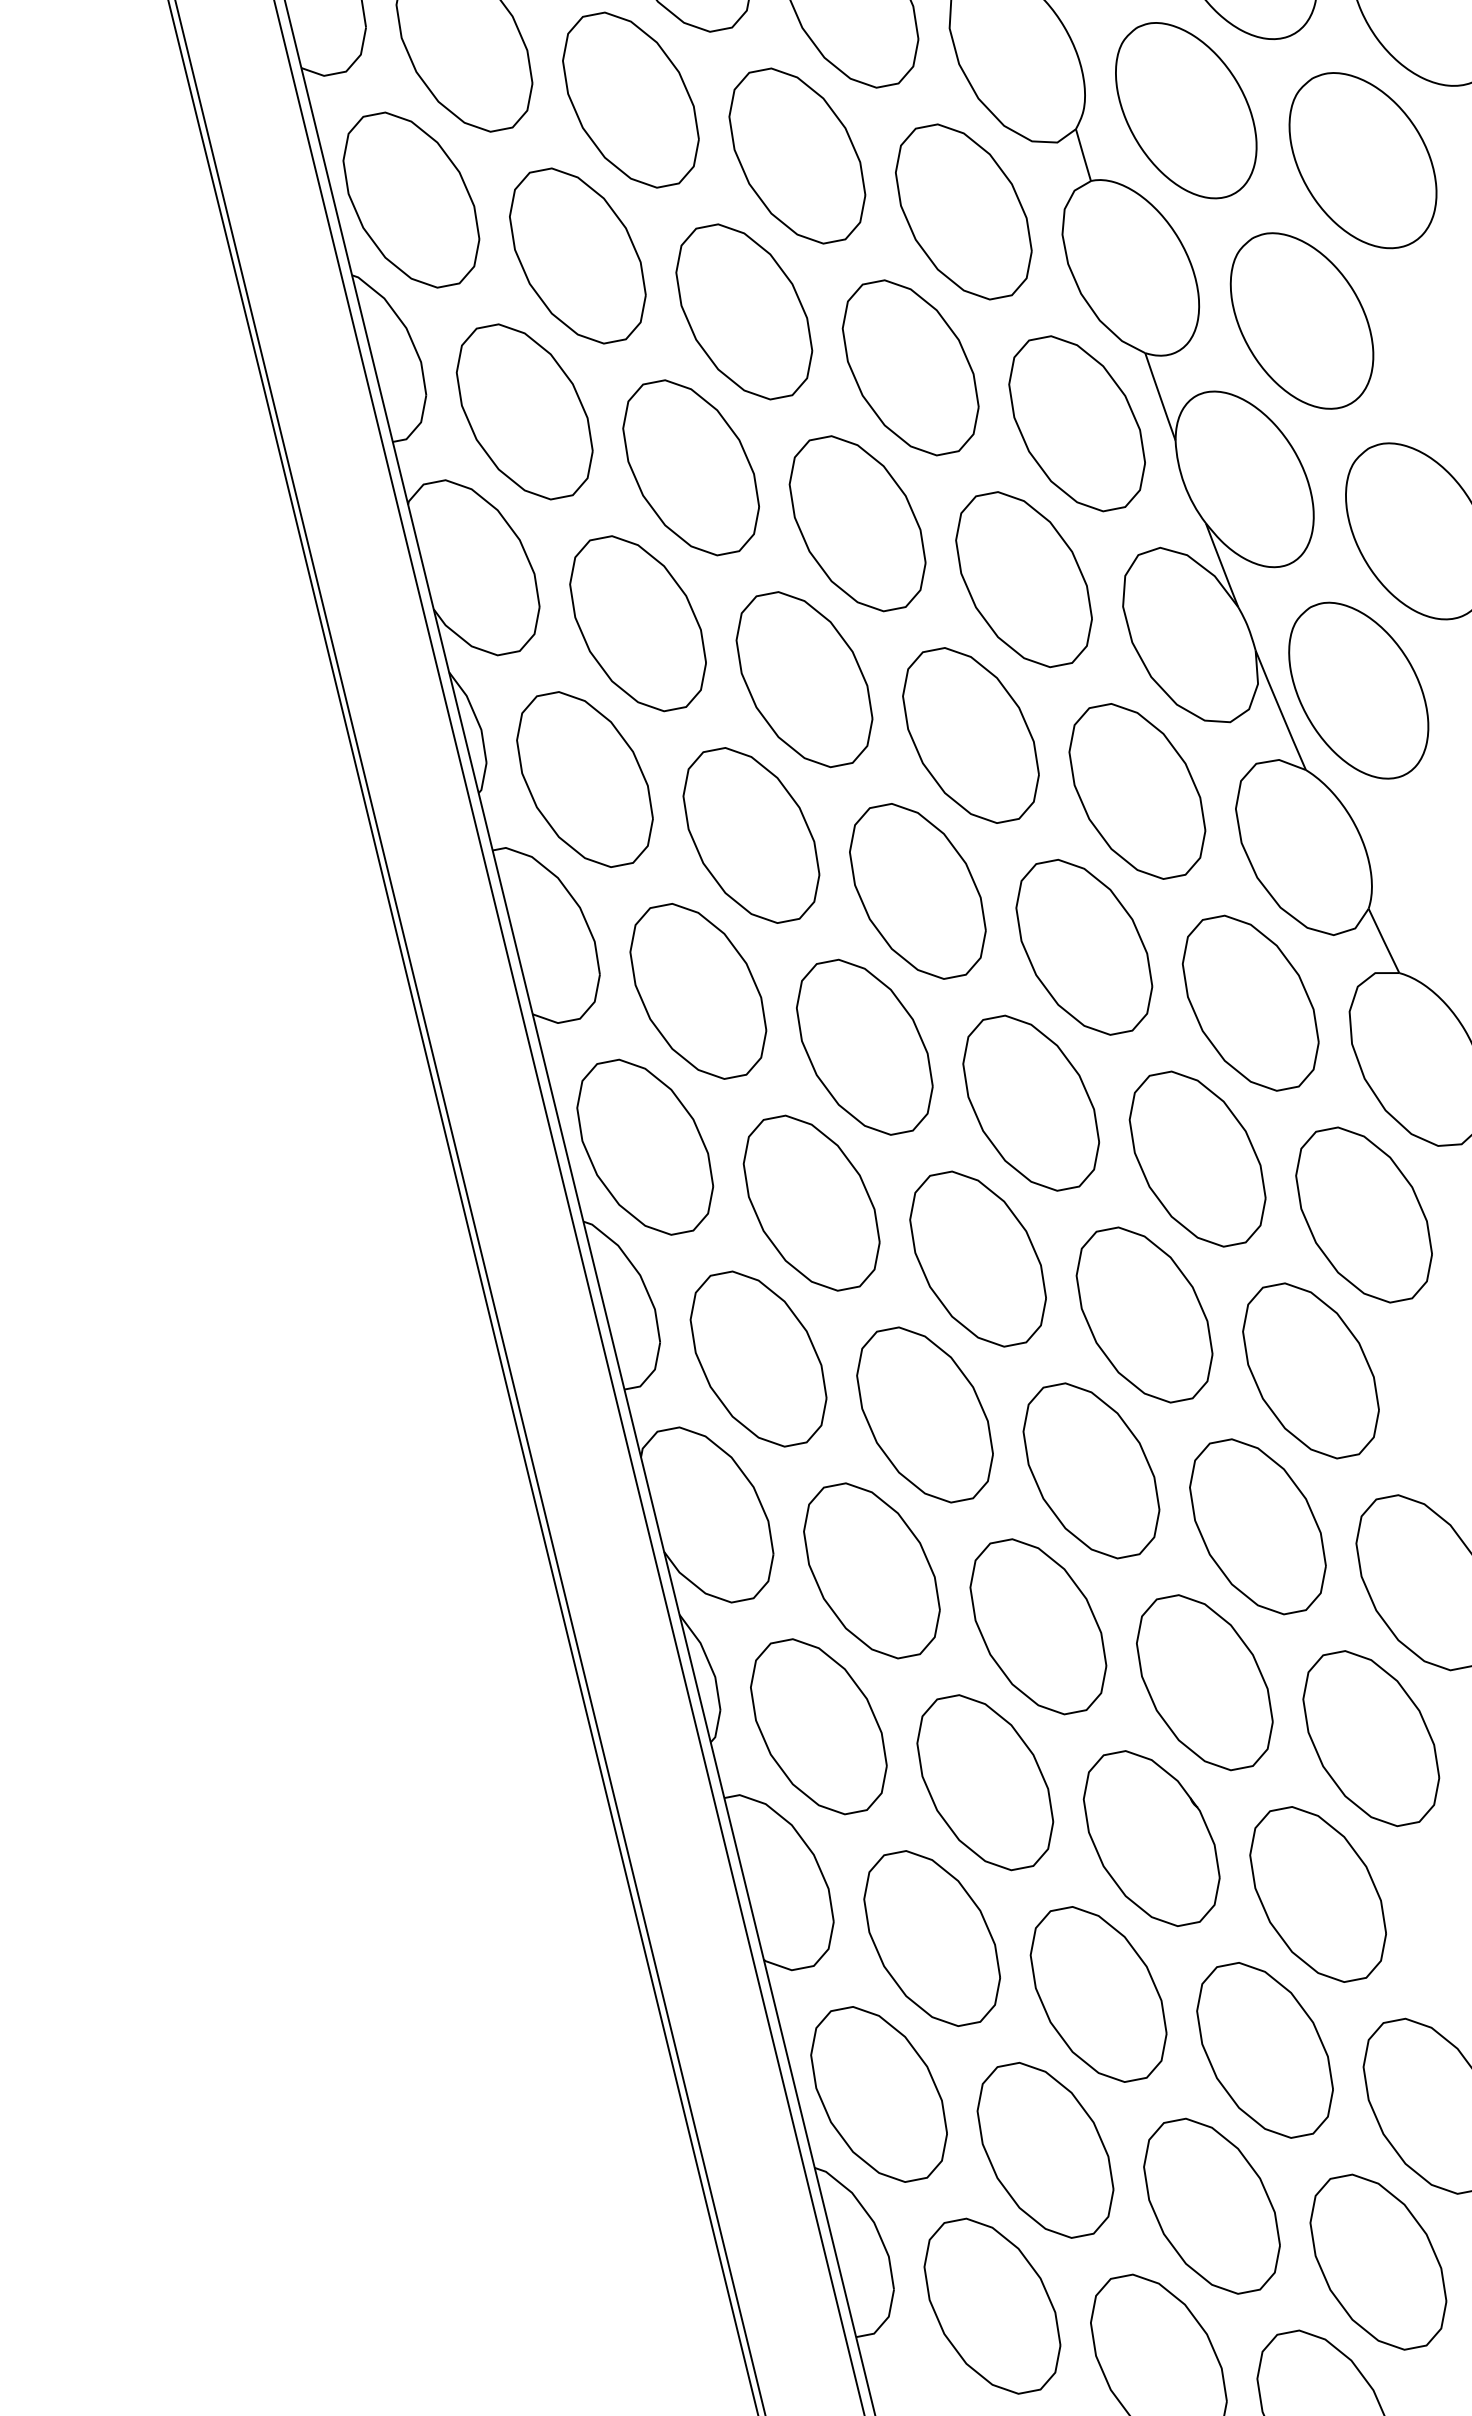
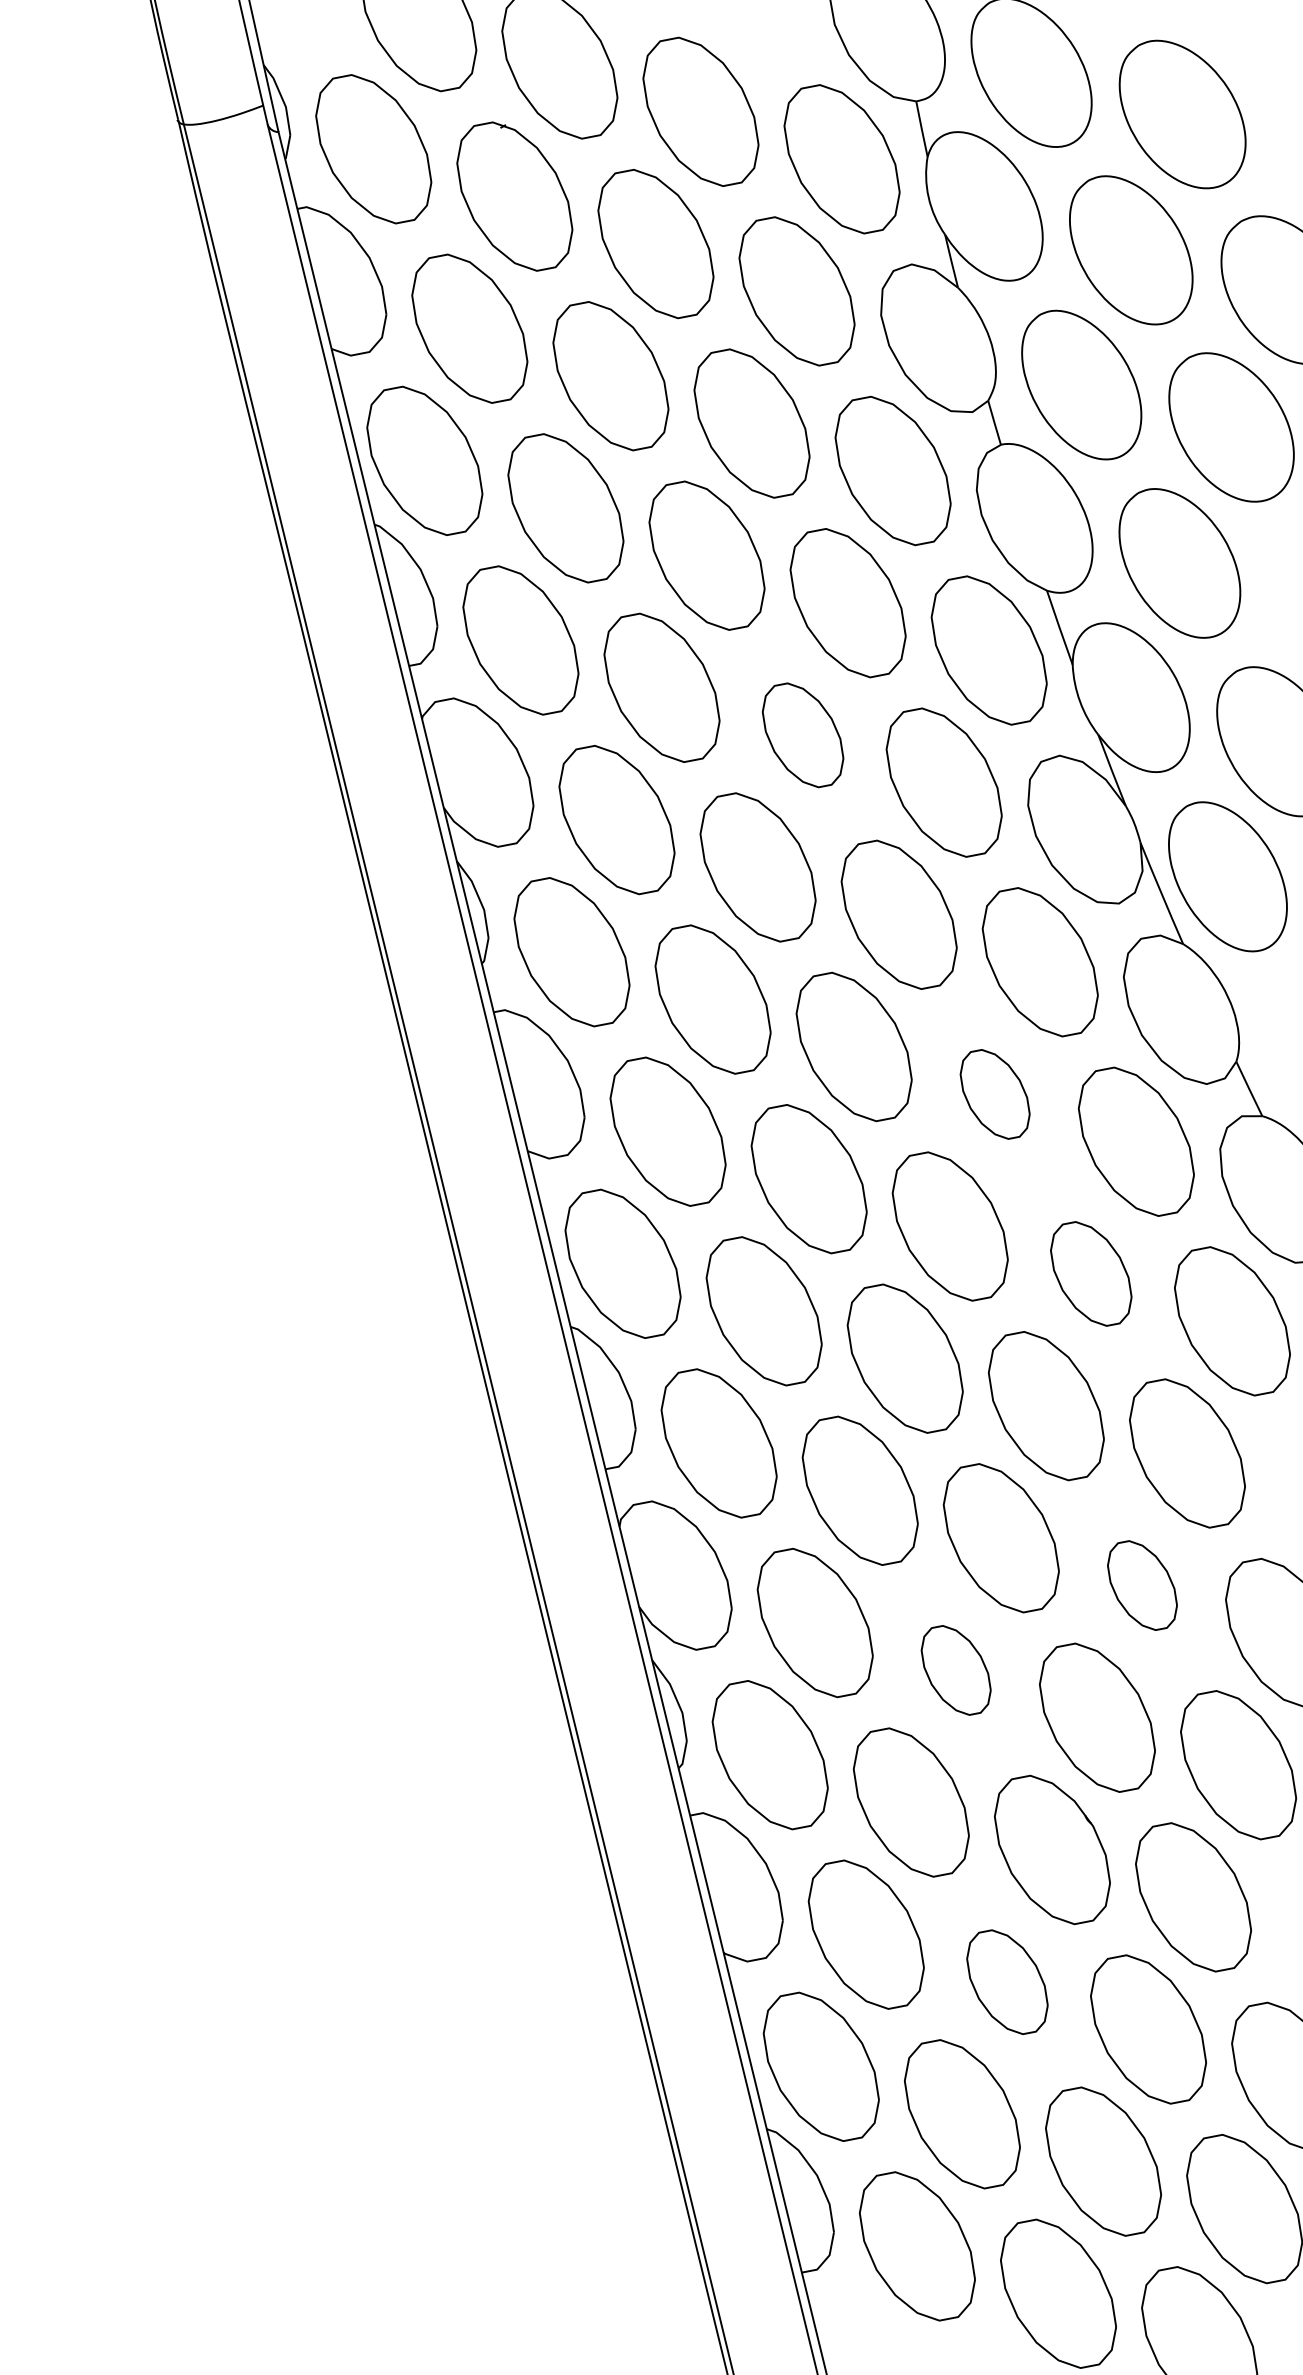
part: (856, 523) -> (802, 735), size x0.7
part: (1083, 947) -> (994, 1094), size x0.6
part: (1196, 1158) -> (1090, 1273), size x0.7
part: (1257, 1526) -> (1142, 1585), size x0.6
part: (1037, 1626) -> (955, 1670), size x0.6
part: (1098, 1994) -> (1007, 1982), size x0.7

